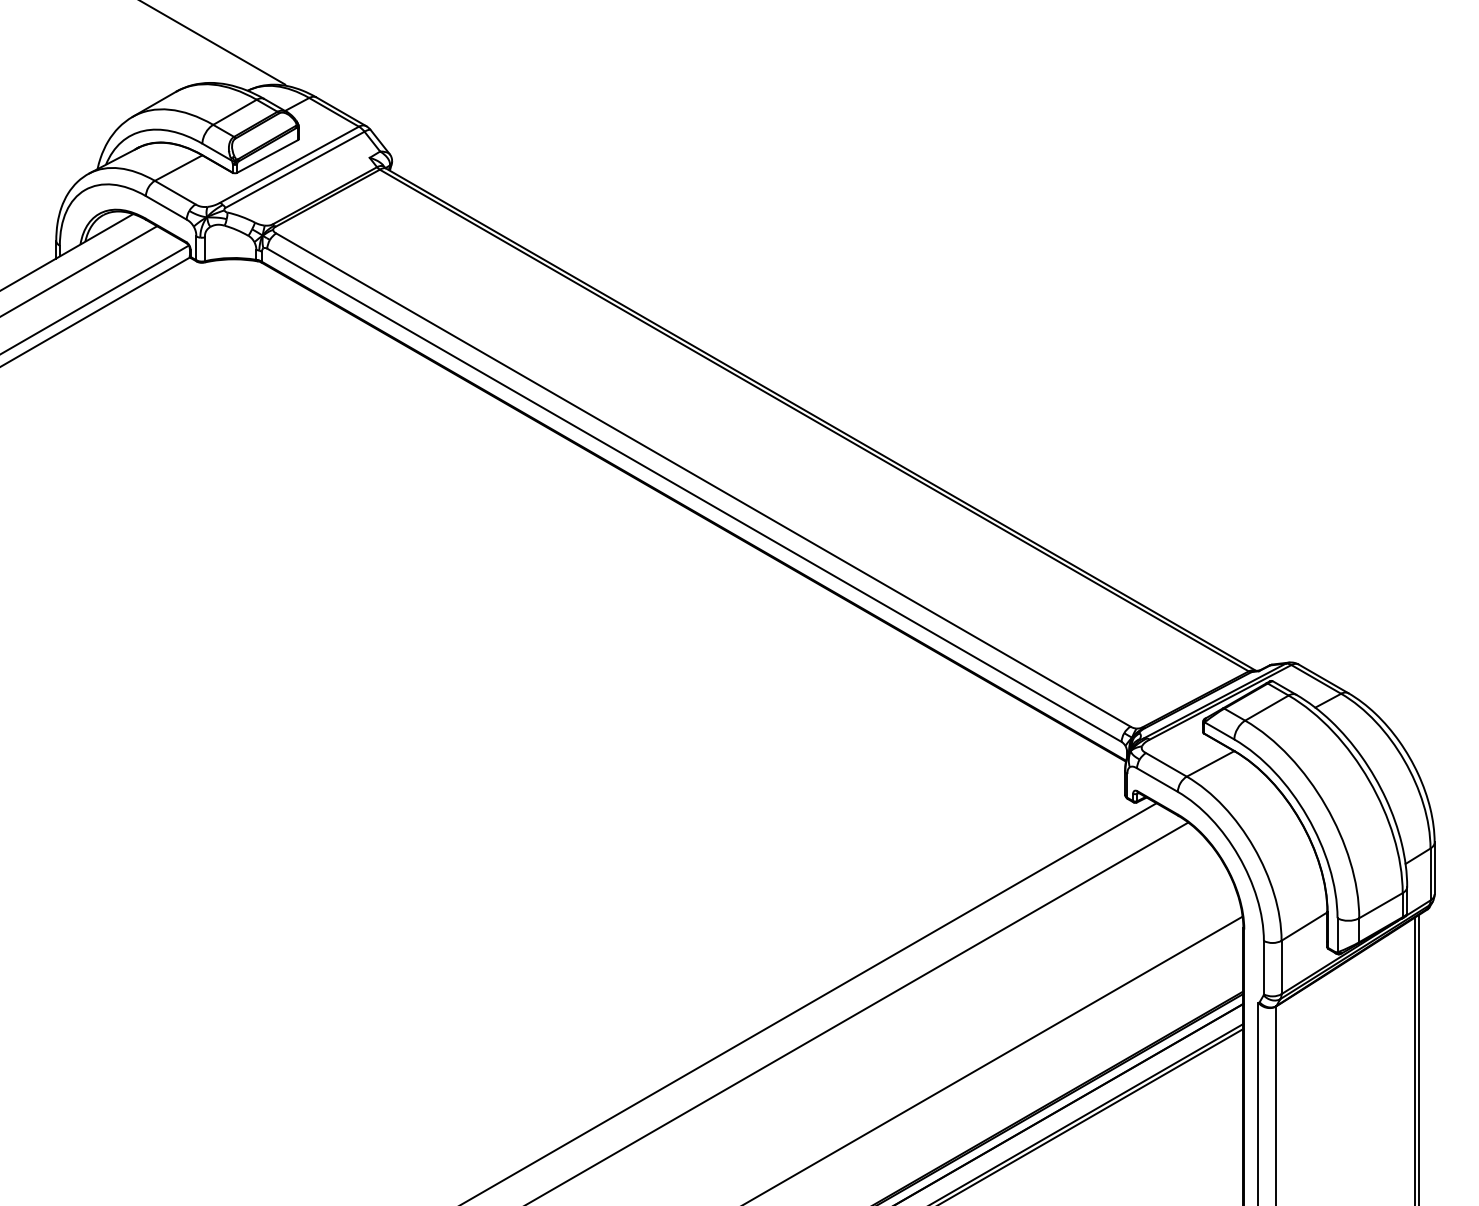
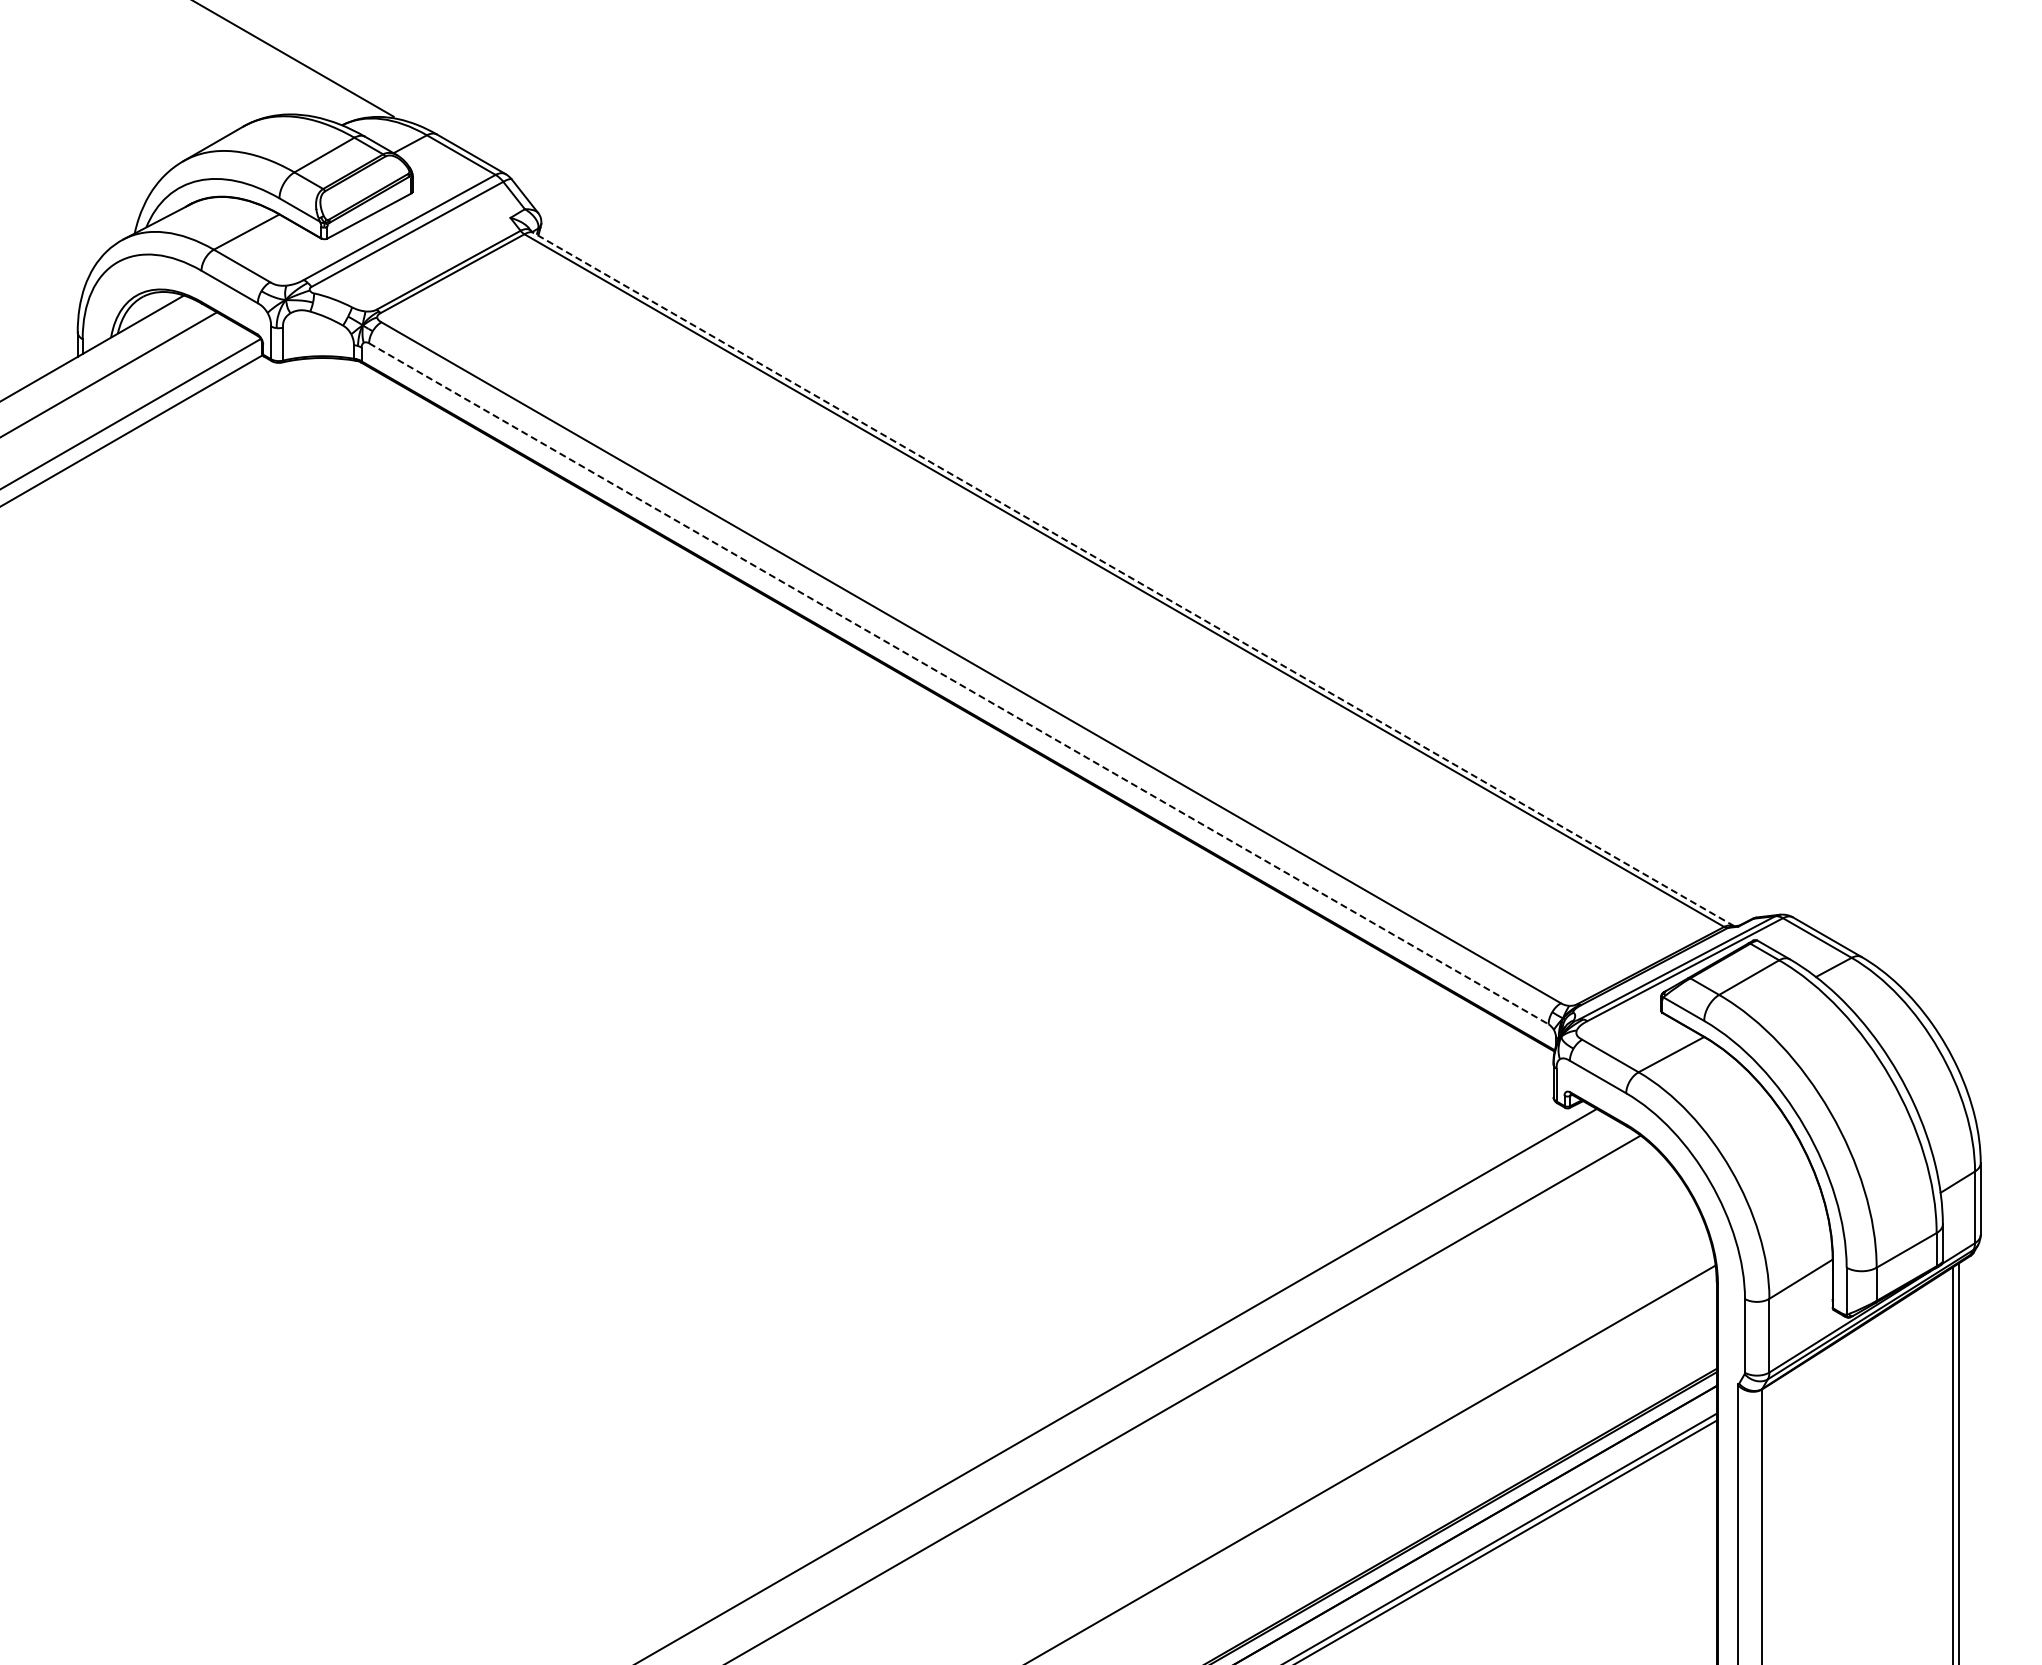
line: (820, 419) -> (1133, 579), solid -> dashed
line: (694, 495) -> (958, 683), solid -> dashed

